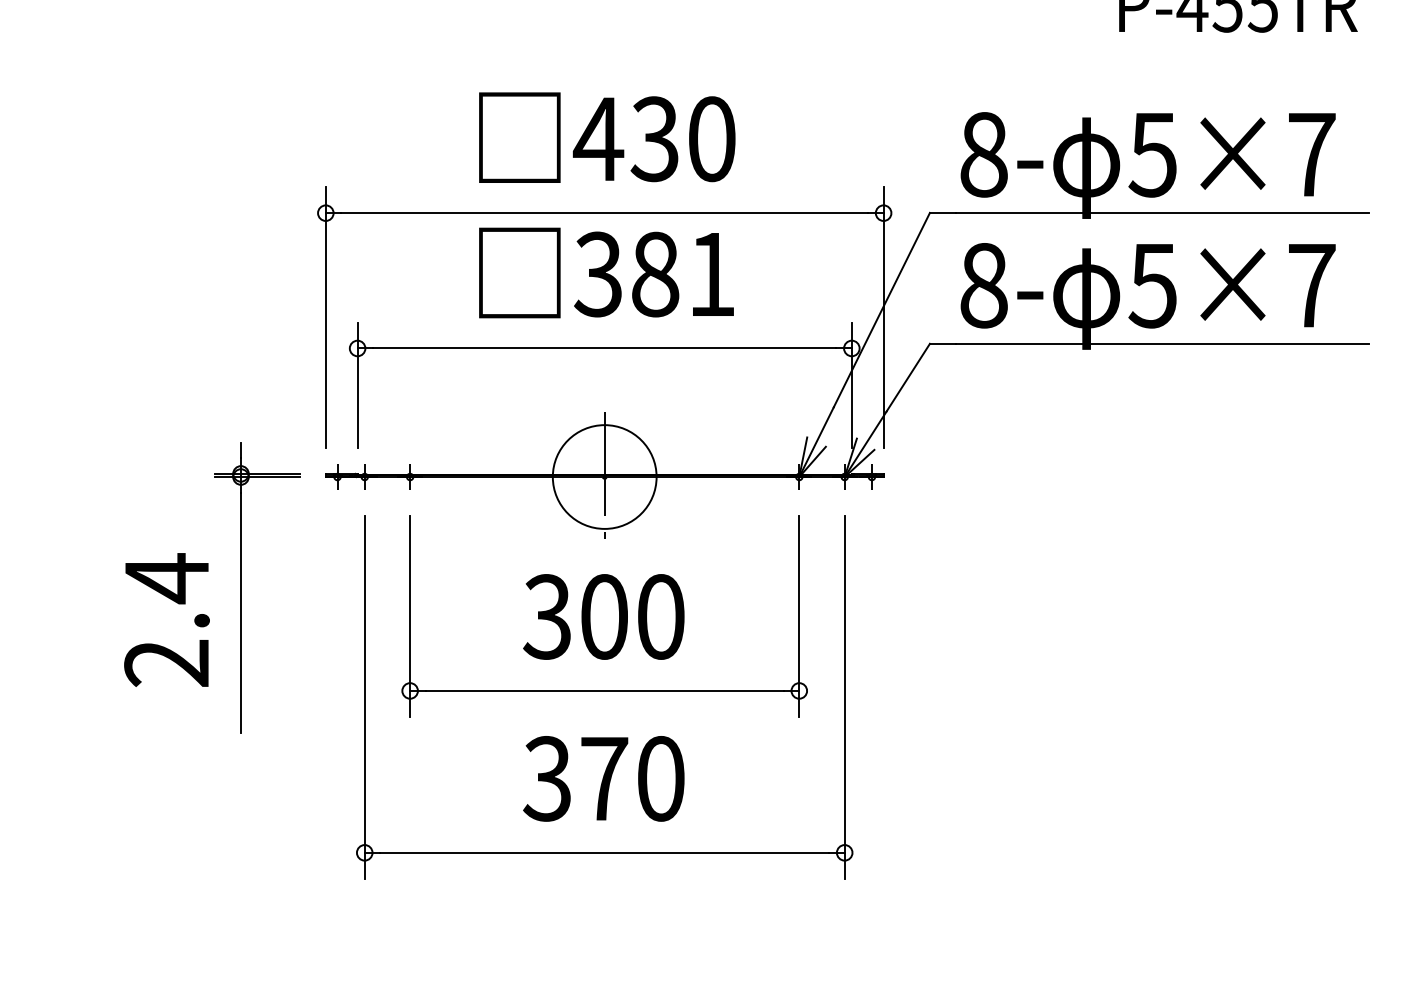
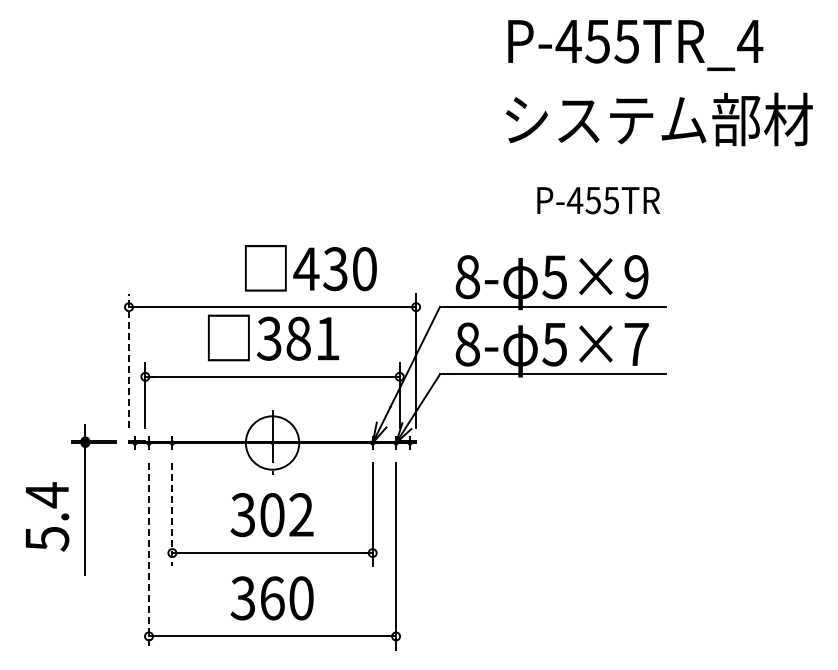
text: (606, 138) -> (310, 268), moved
text: (1311, 155) -> (636, 277), 5×7 -> 5×9
line: (324, 316) -> (128, 360), solid -> dashed
line: (410, 615) -> (172, 514), solid -> dashed
text: (660, 617) -> (301, 515), 300 -> 302
text: (167, 662) -> (47, 538), 2.4 -> 5.4
line: (365, 697) -> (149, 556), solid -> dashed
text: (604, 779) -> (272, 598), 370 -> 360

